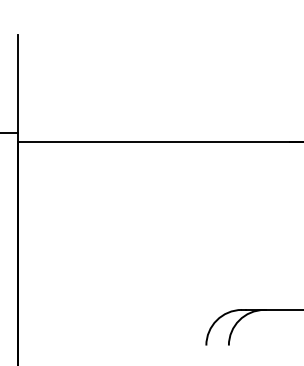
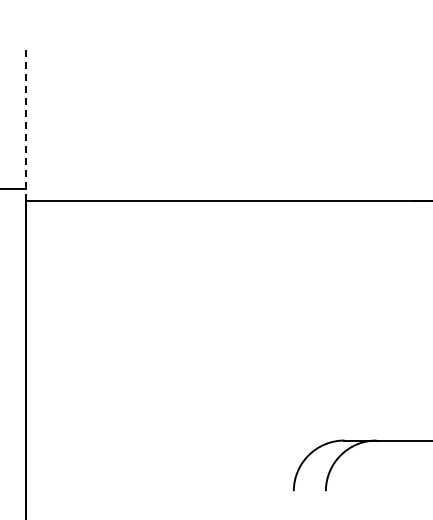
line: (18, 88) -> (26, 125), solid -> dashed

